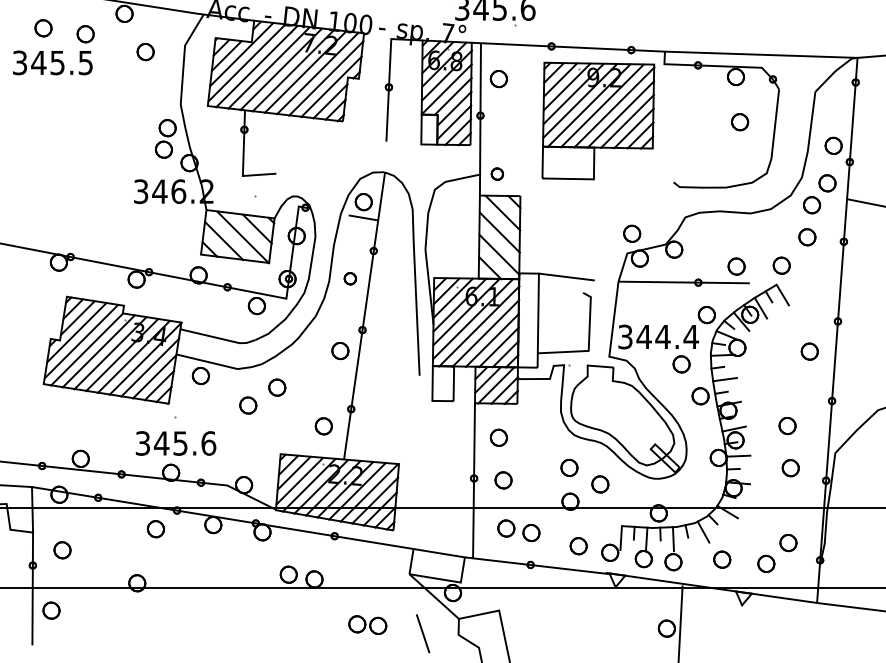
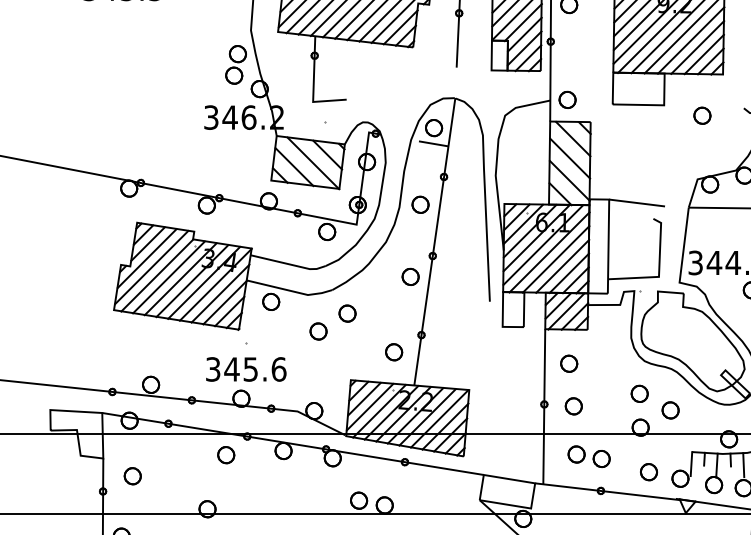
part: (497, 174) -> (567, 100), size x1.43
part: (632, 233) -> (702, 115), moved
part: (350, 278) -> (420, 204), size x1.43

